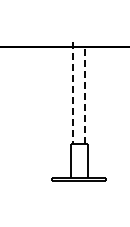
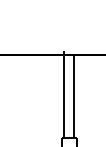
line: (73, 93) -> (64, 94), dashed -> solid
line: (85, 95) -> (74, 96), dashed -> solid

